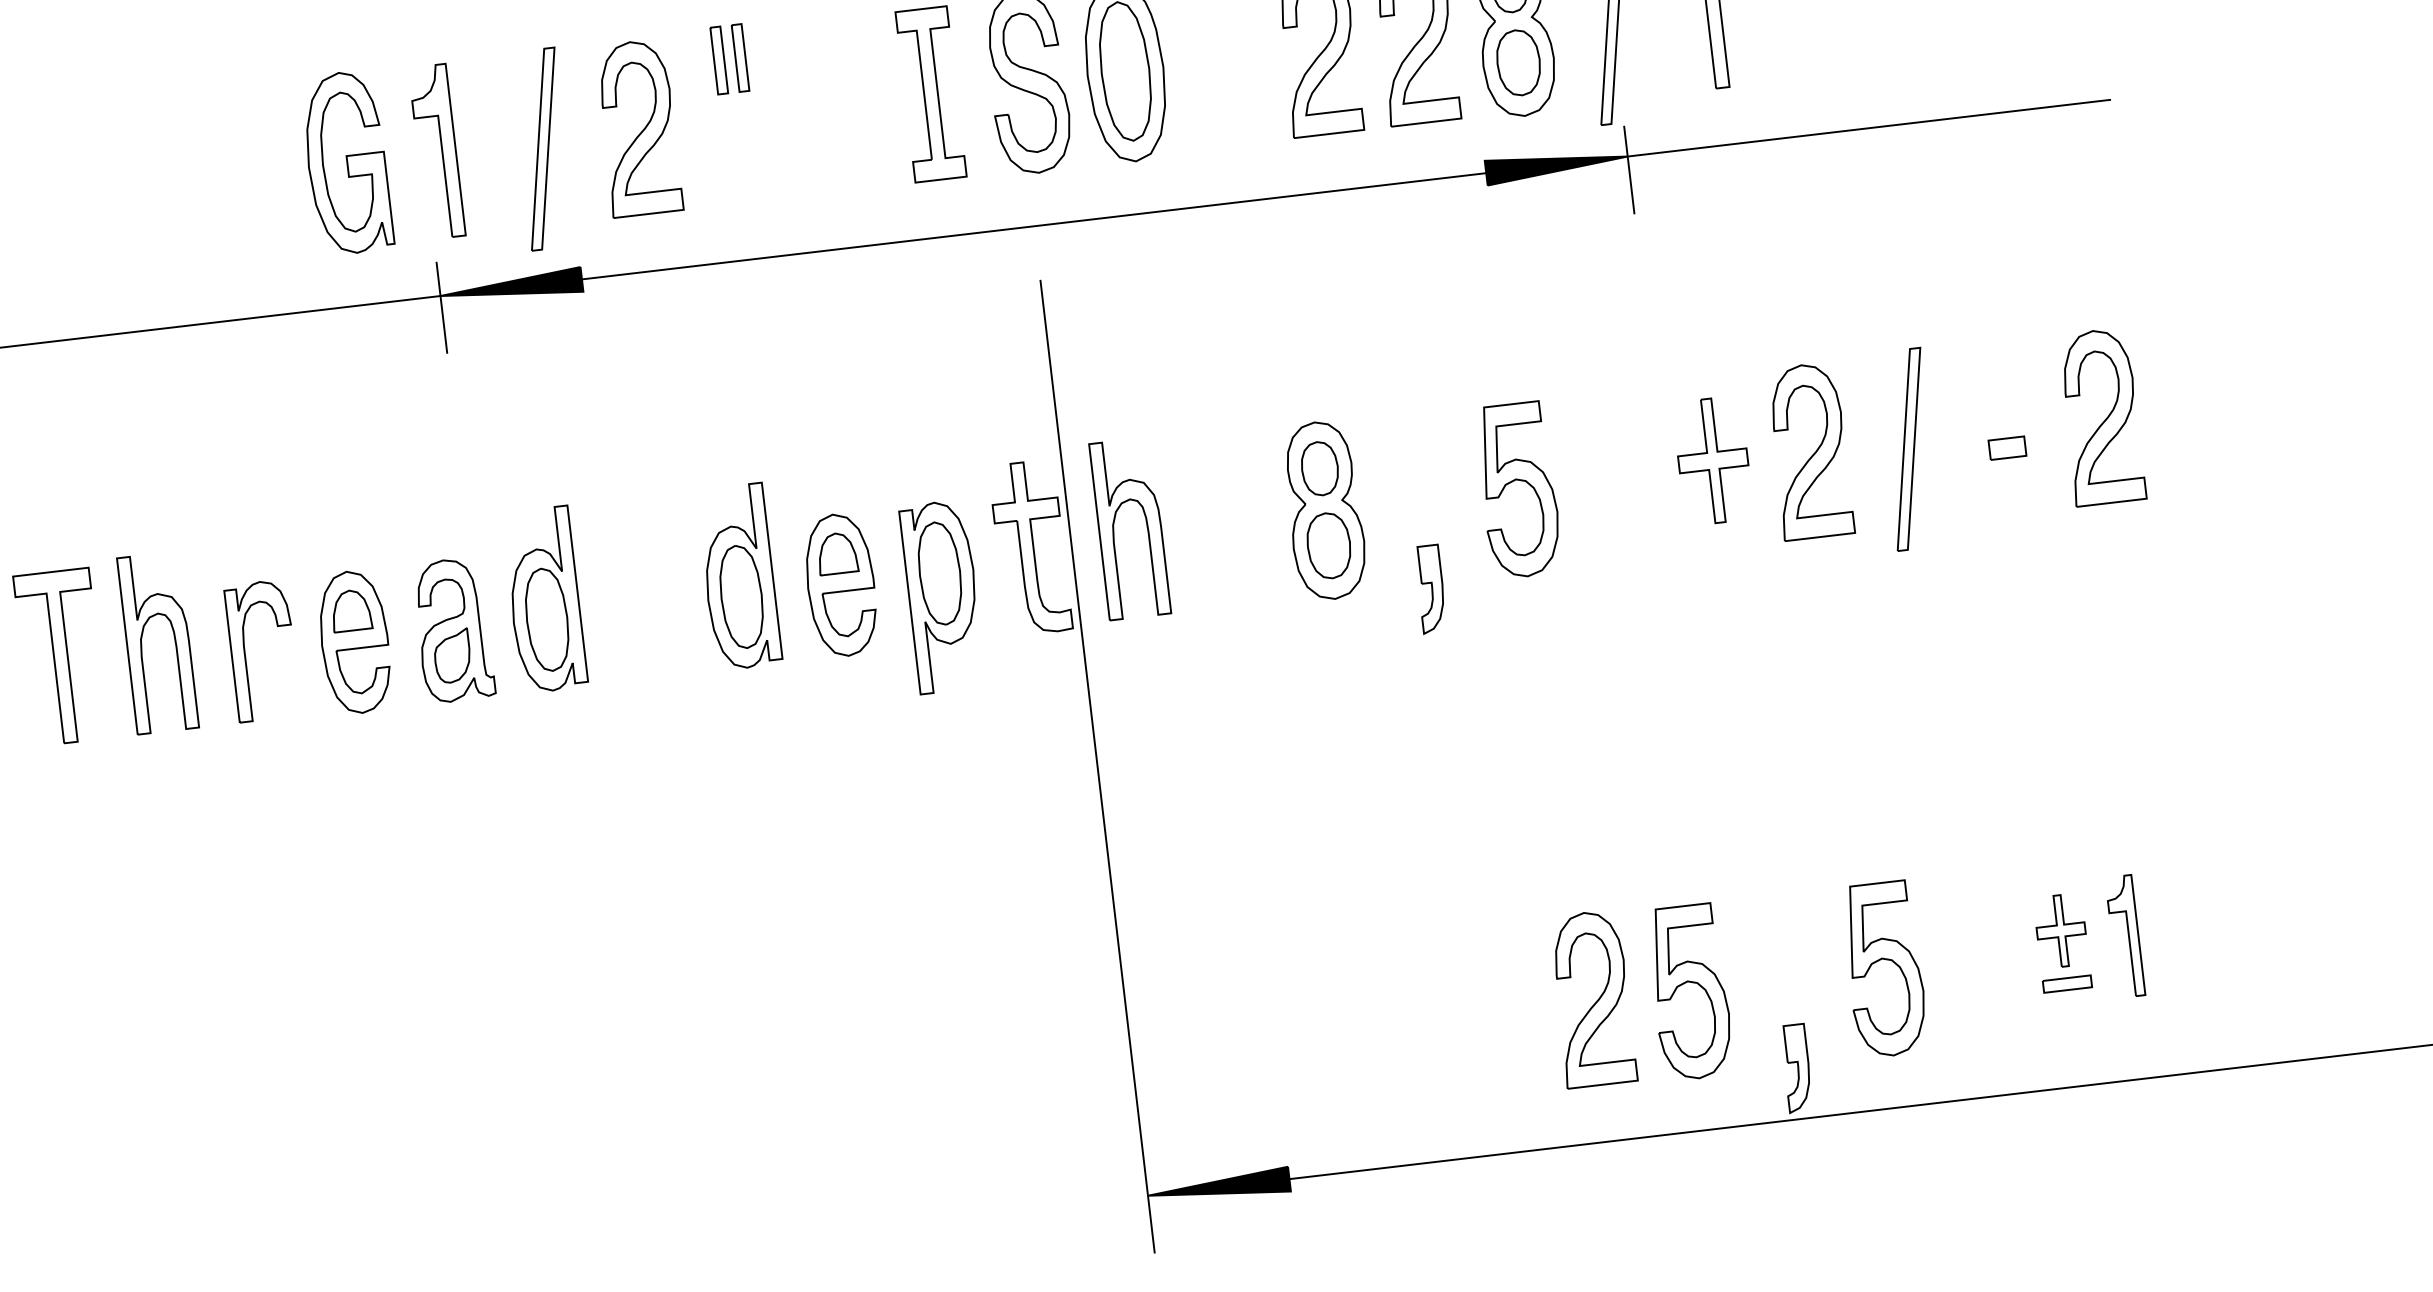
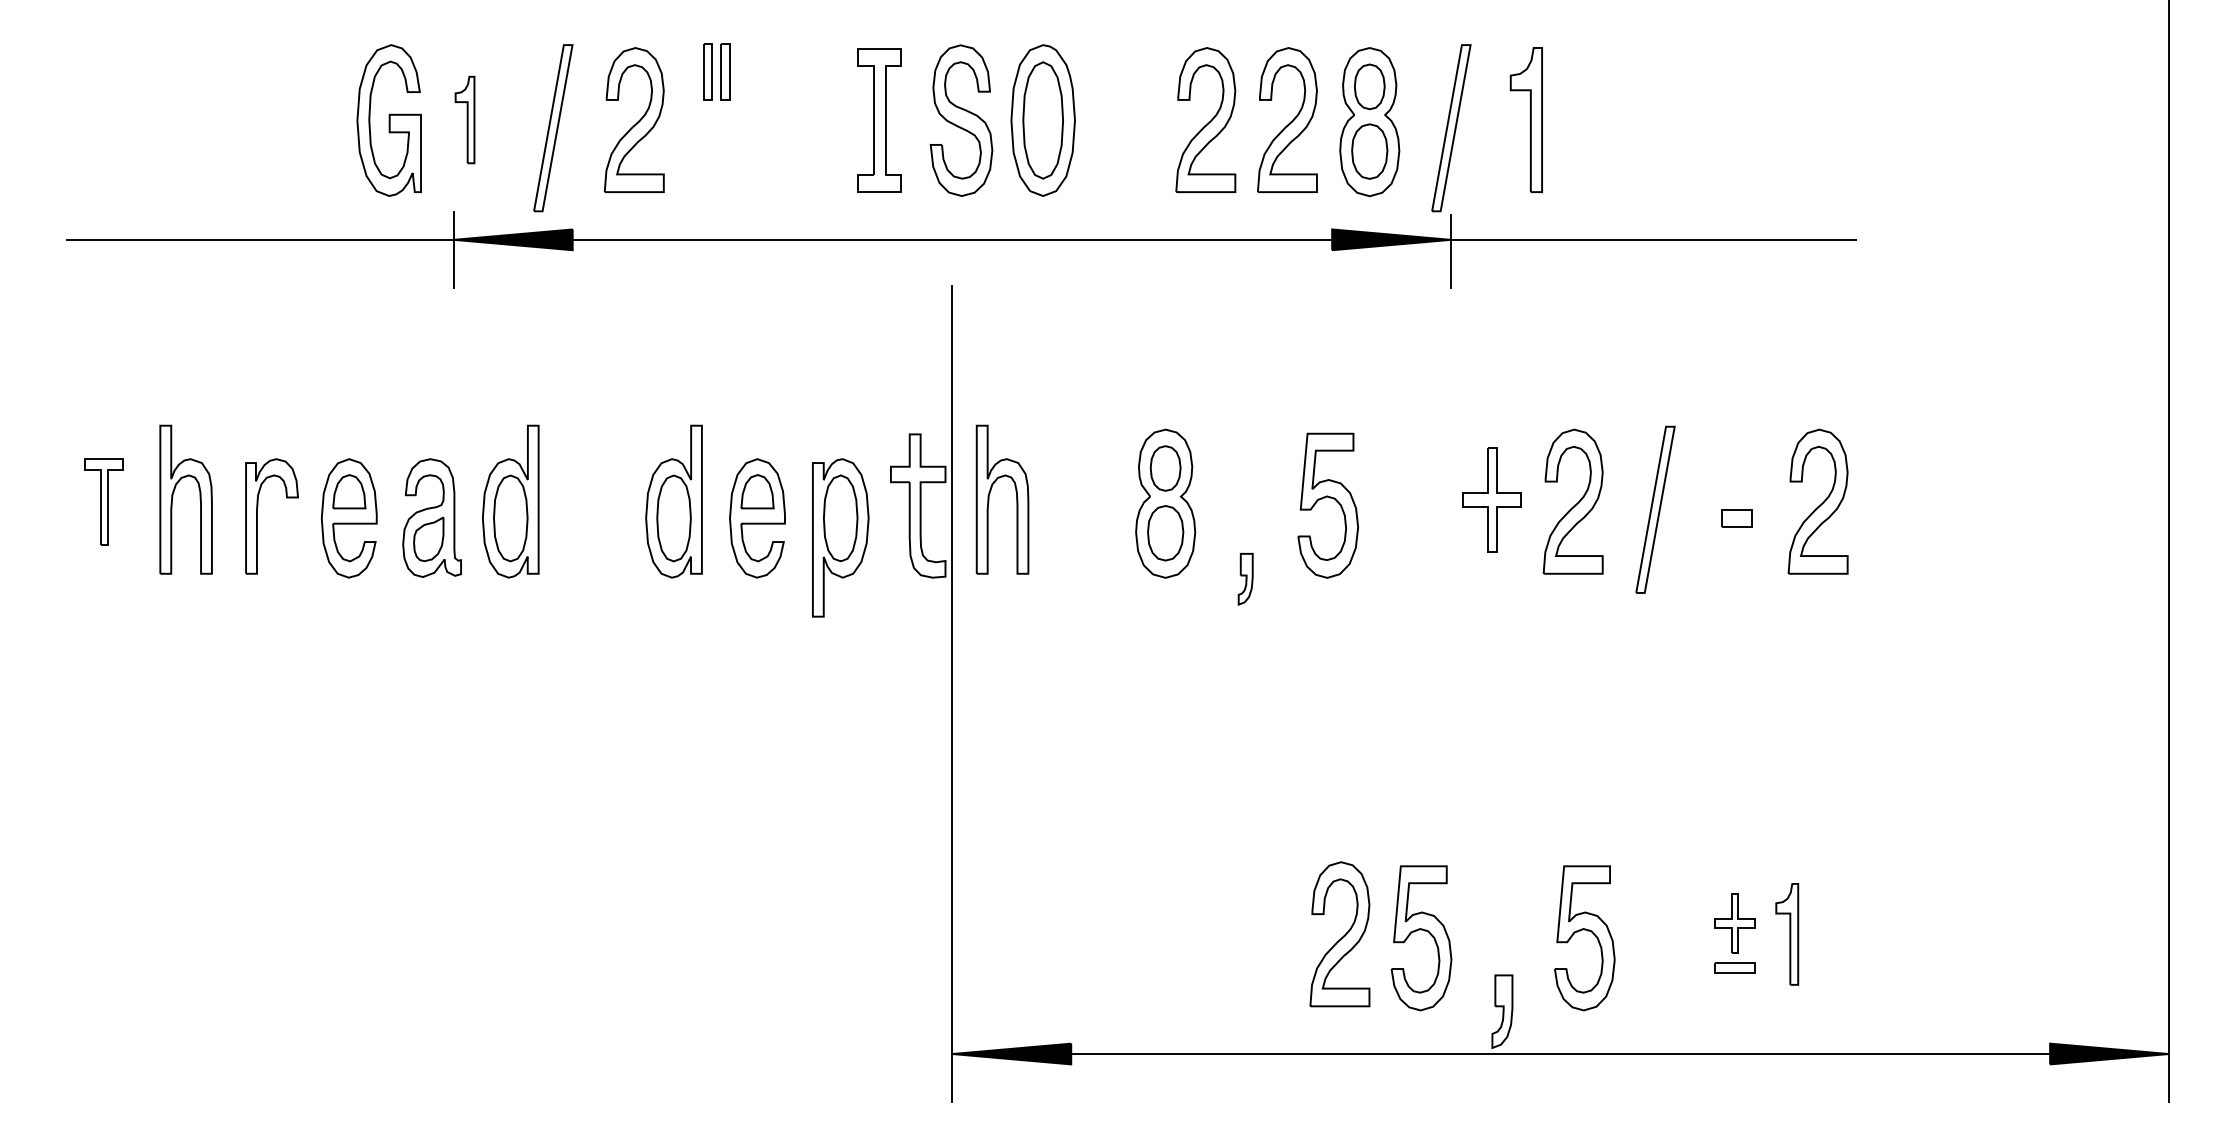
part: (436, 151) -> (464, 119), size x0.6
part: (1430, 589) -> (1245, 579), size x0.7
part: (61, 657) -> (104, 502), size x0.6

